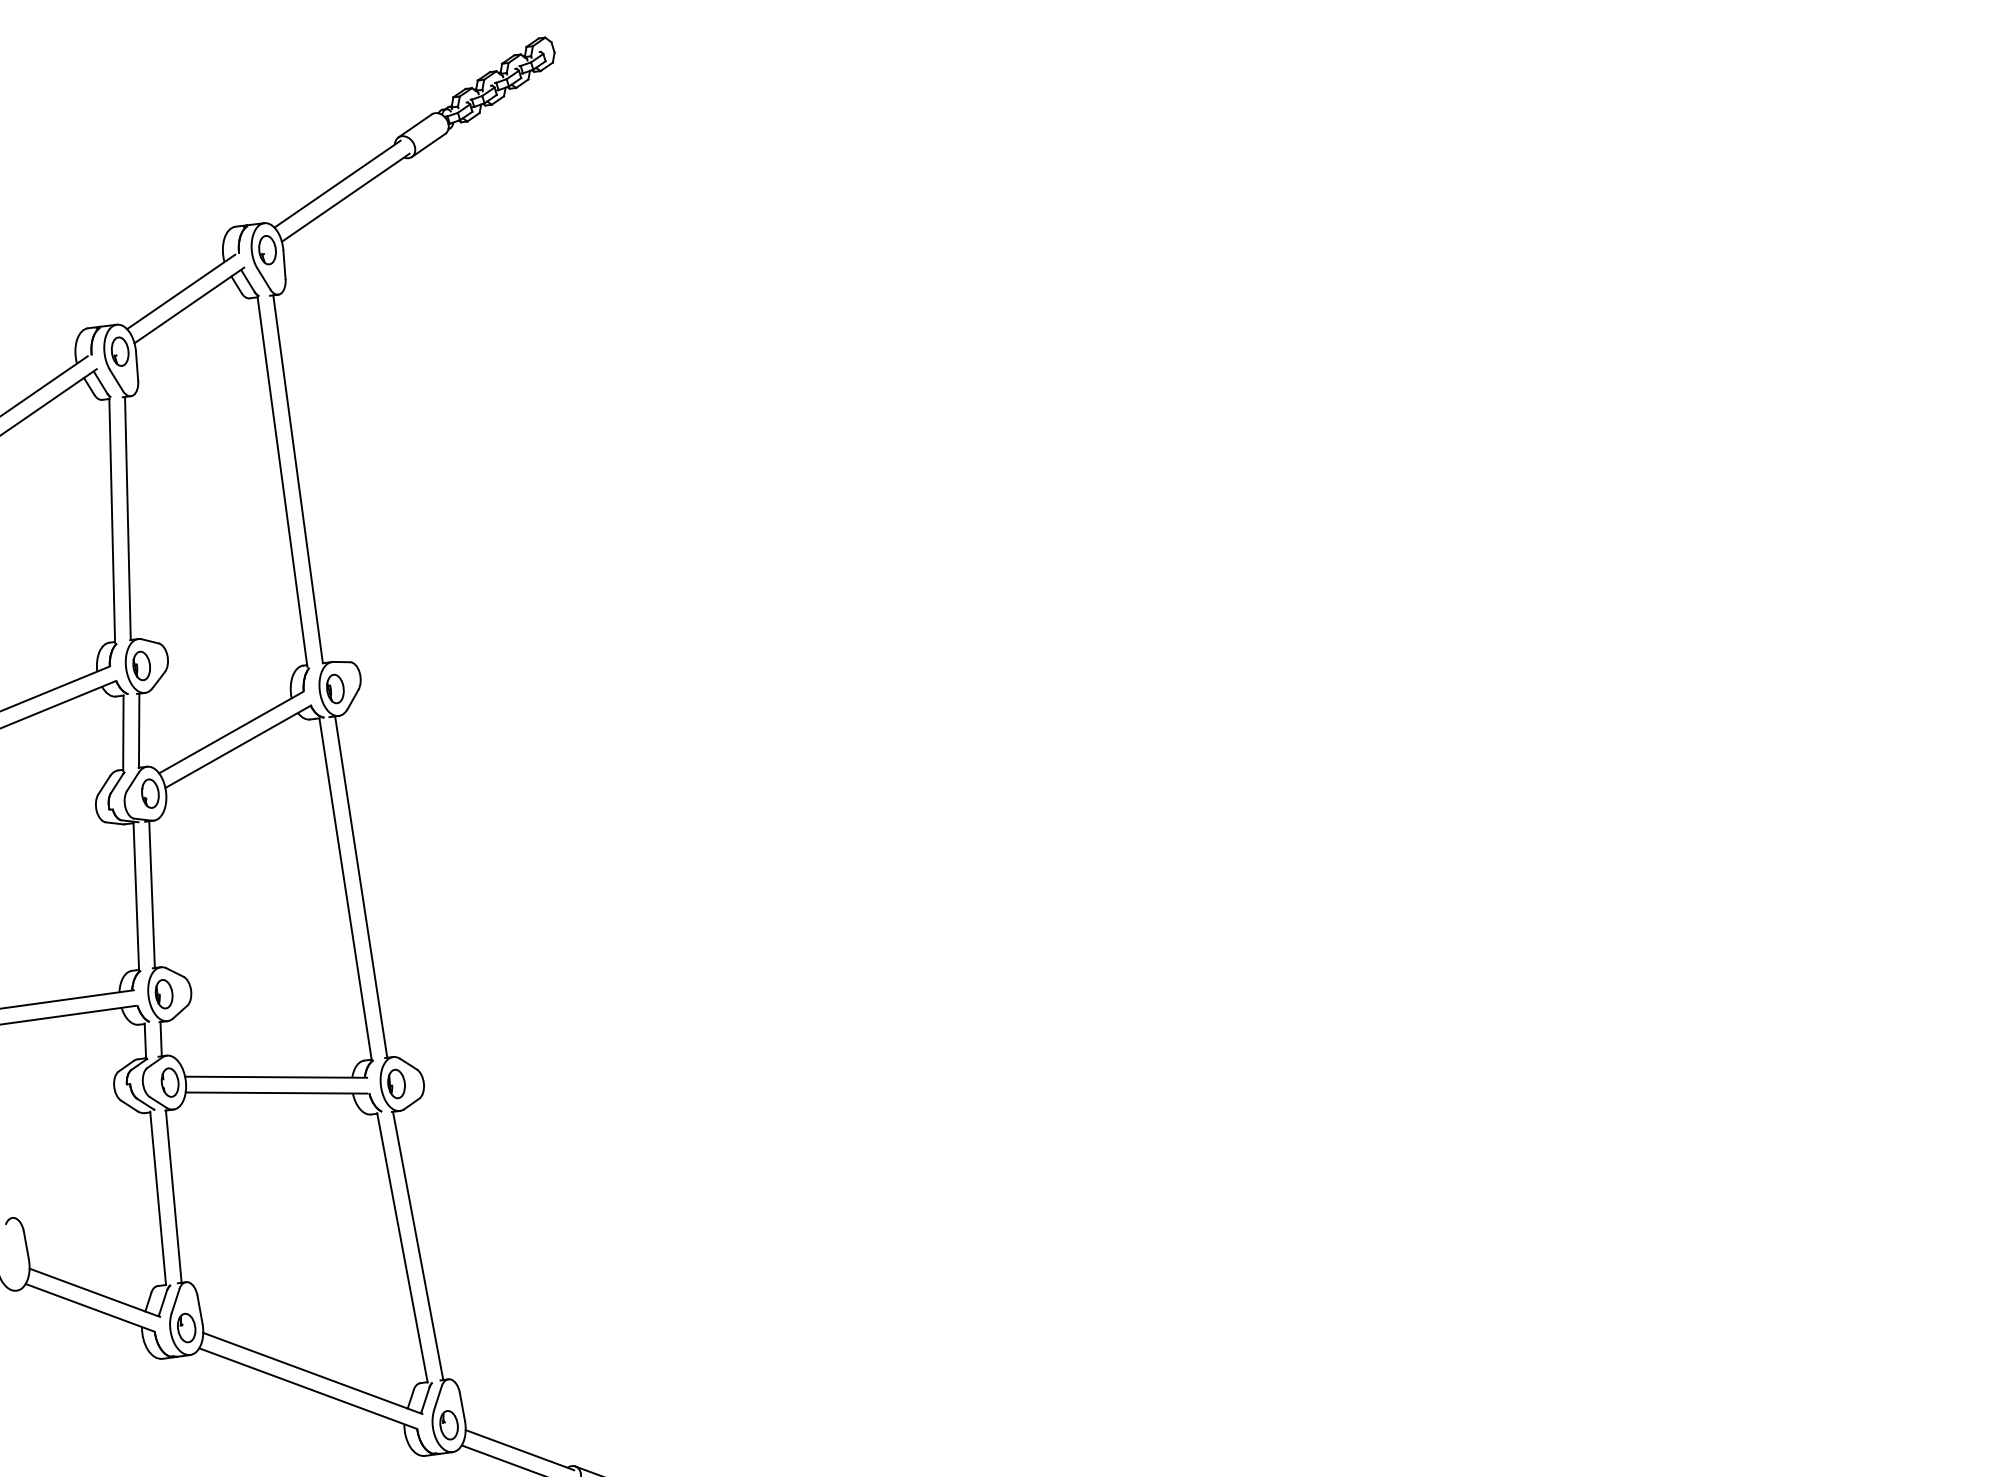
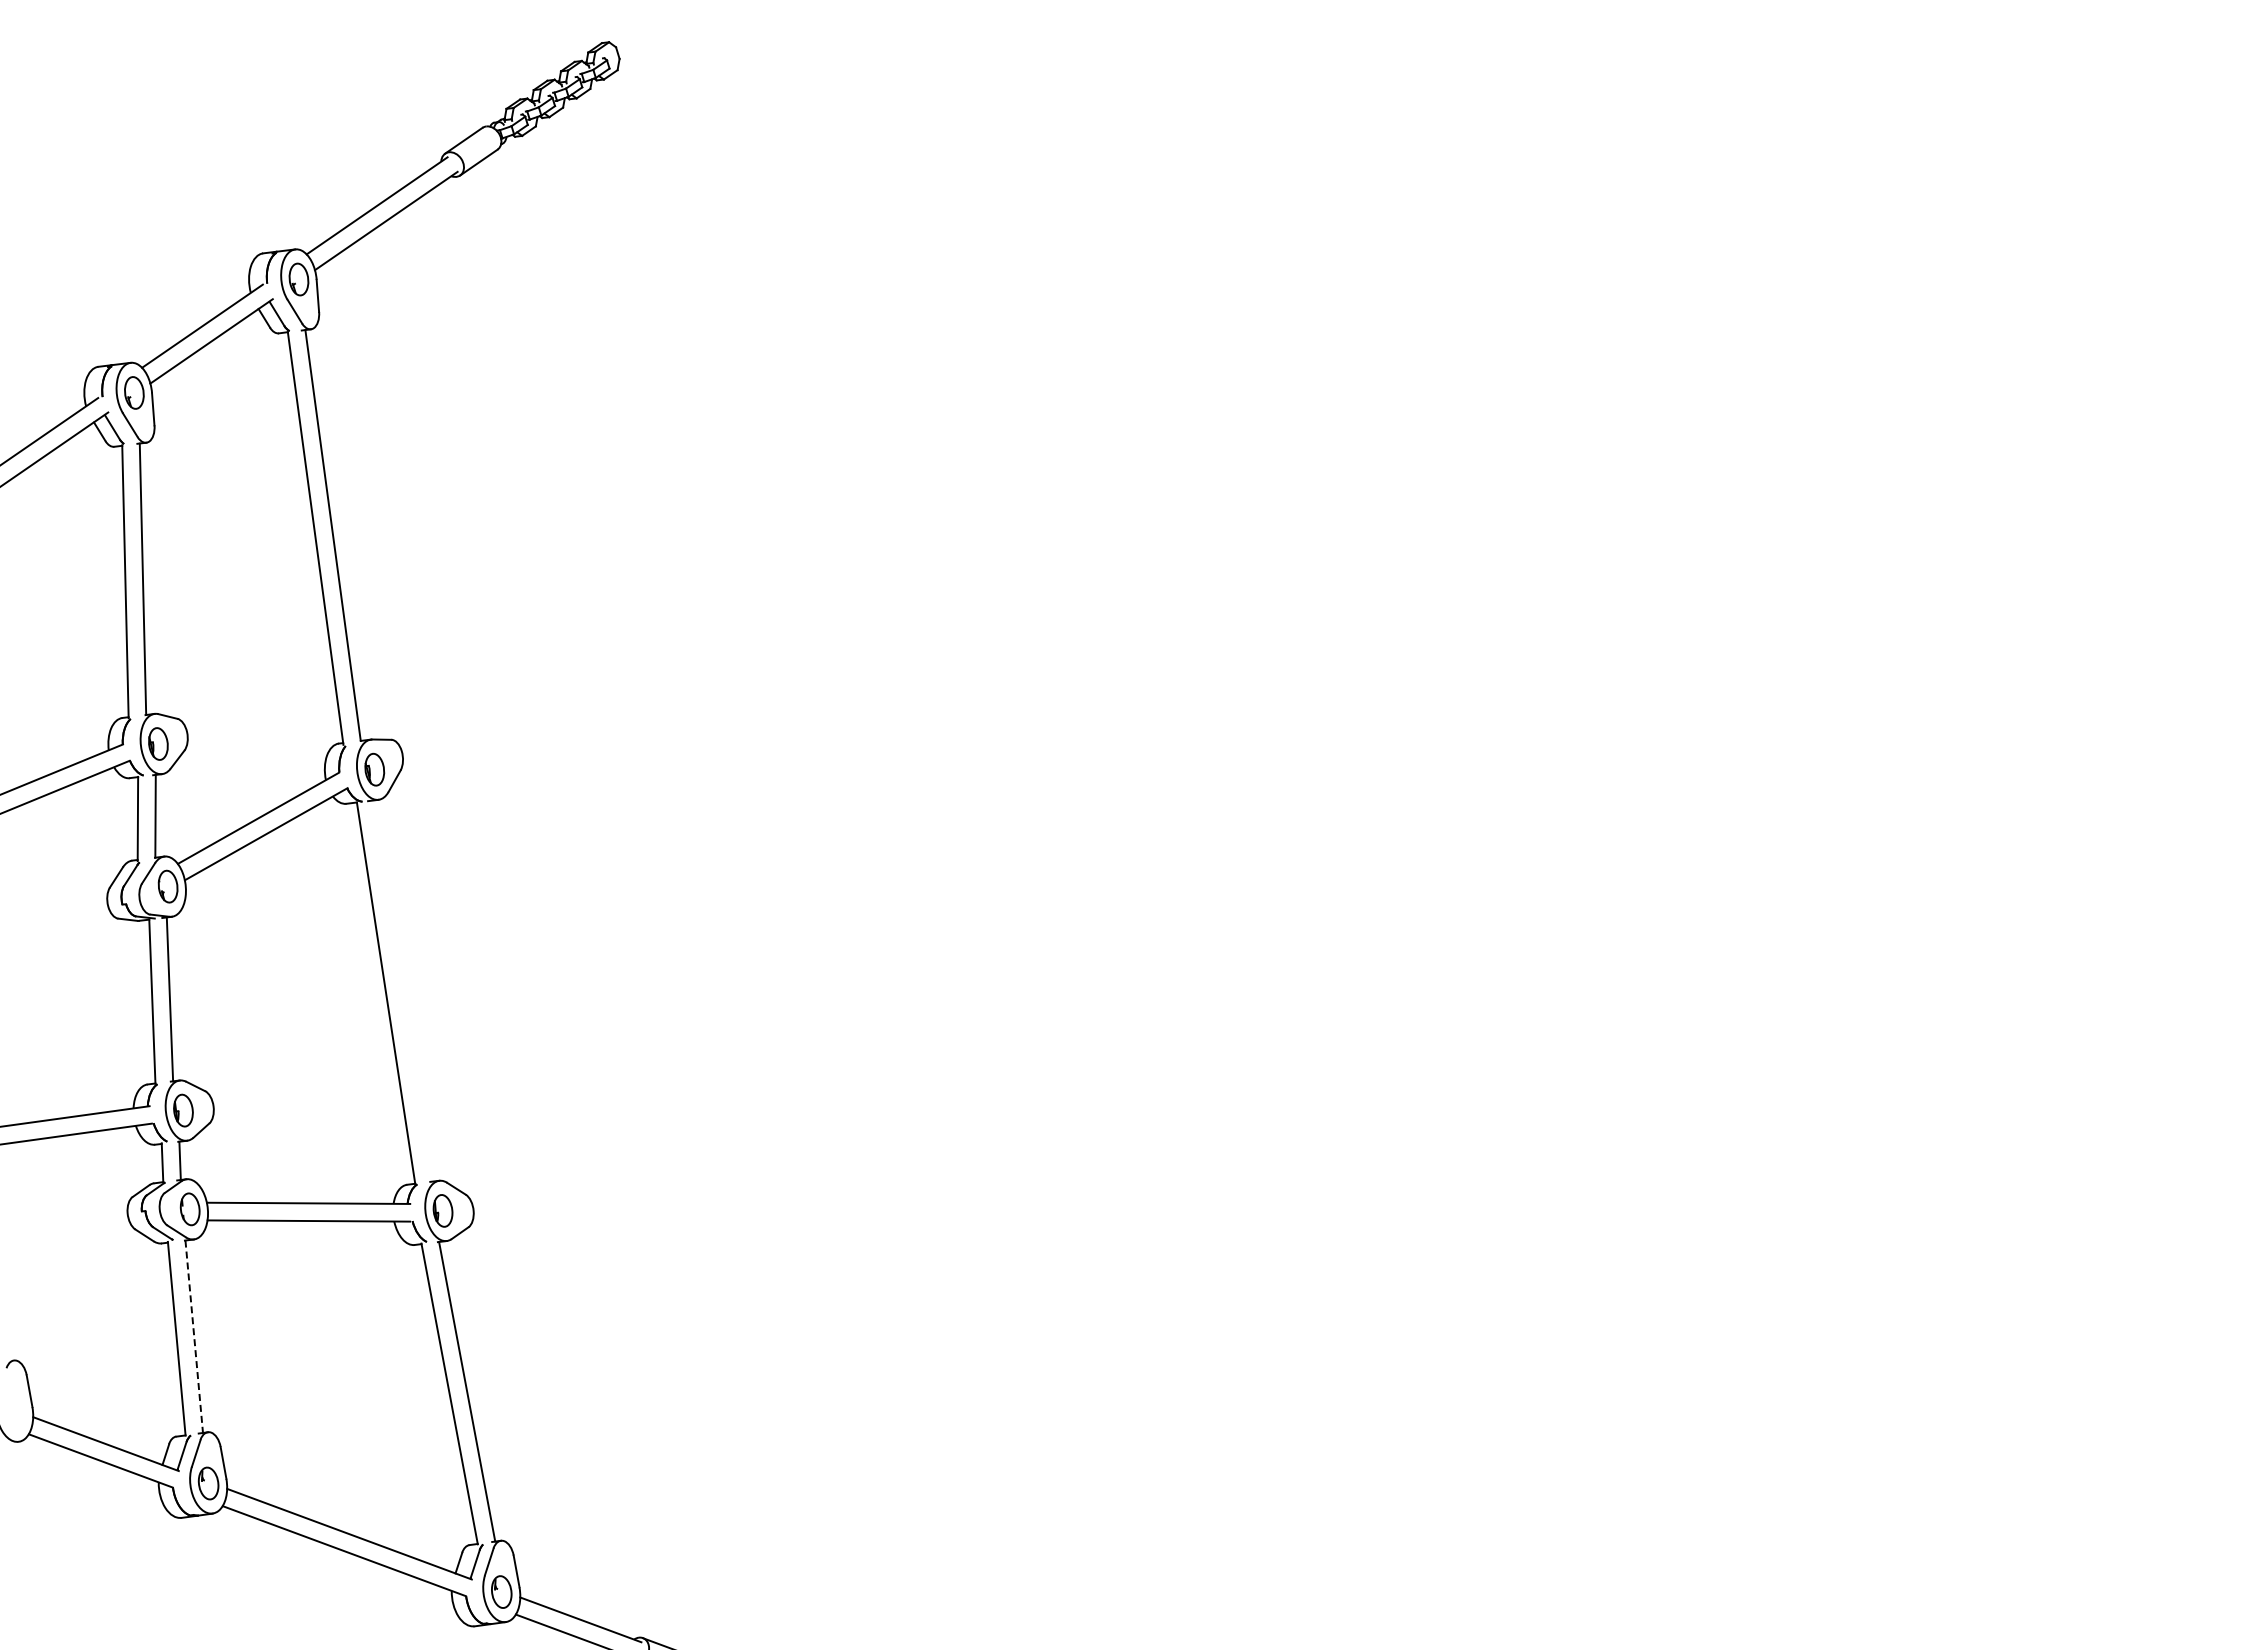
line: (361, 886) -> (403, 990), removed
line: (174, 1196) -> (194, 1336), solid -> dashed

